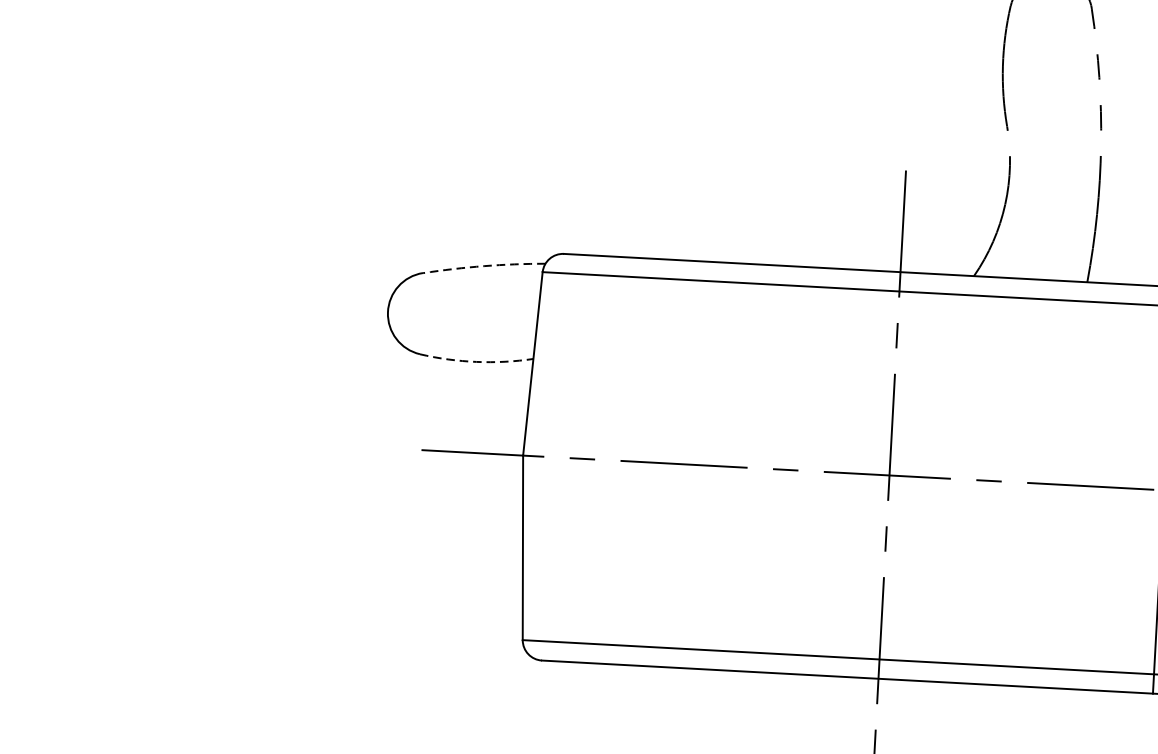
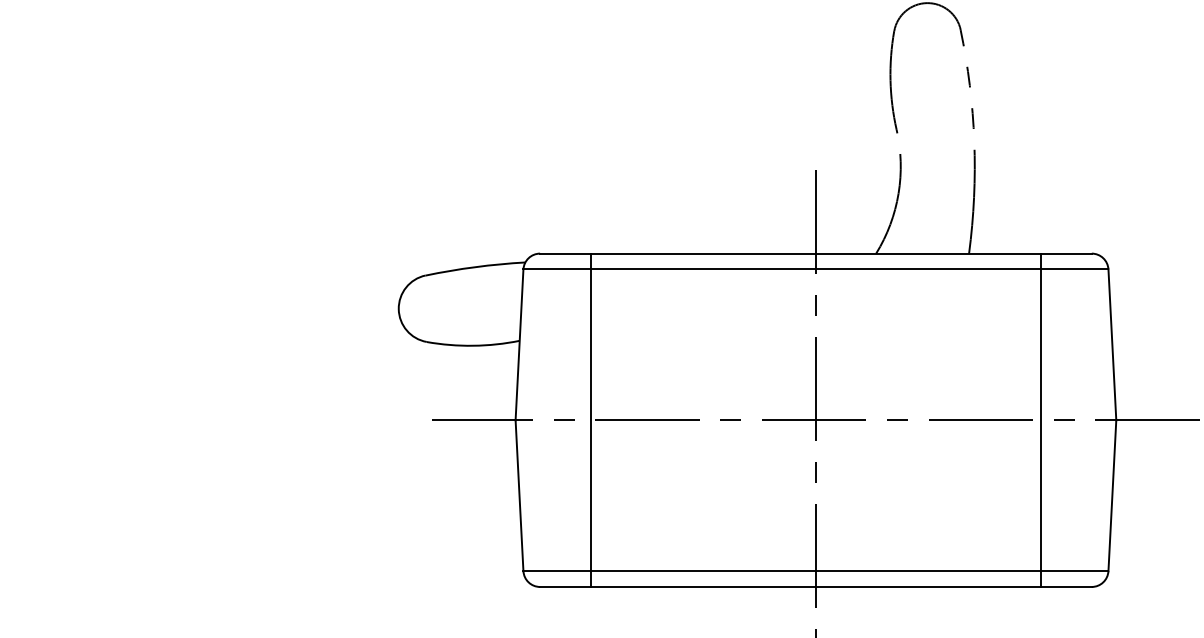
arc: (484, 266) -> (475, 267), dashed -> solid
arc: (476, 361) -> (473, 345), dashed -> solid
line: (614, 459) -> (590, 419), added

